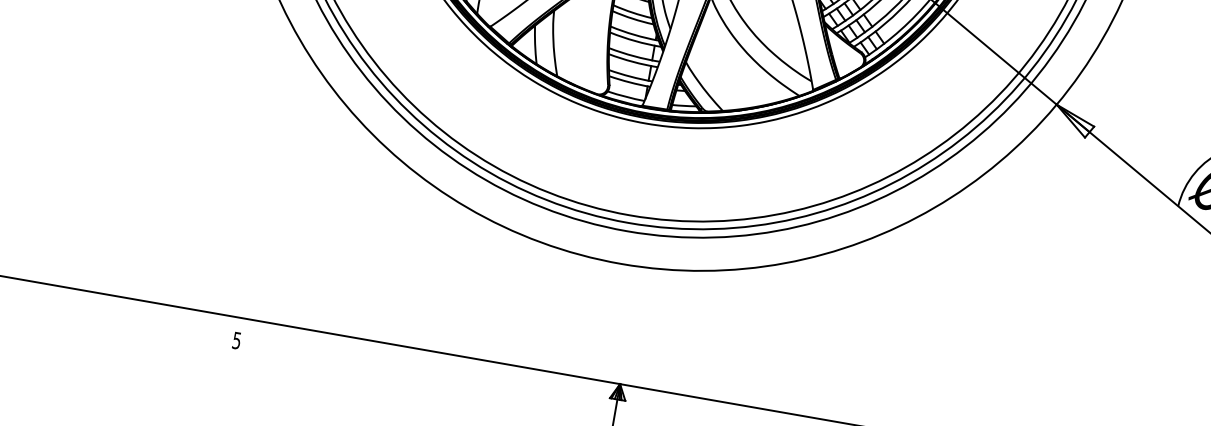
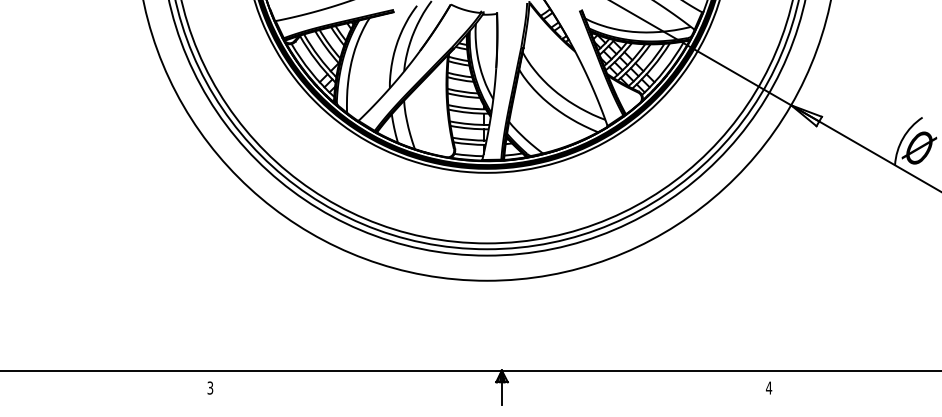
text: (237, 339) -> (210, 387), 5 -> 3

